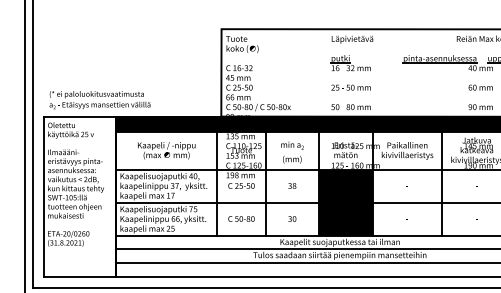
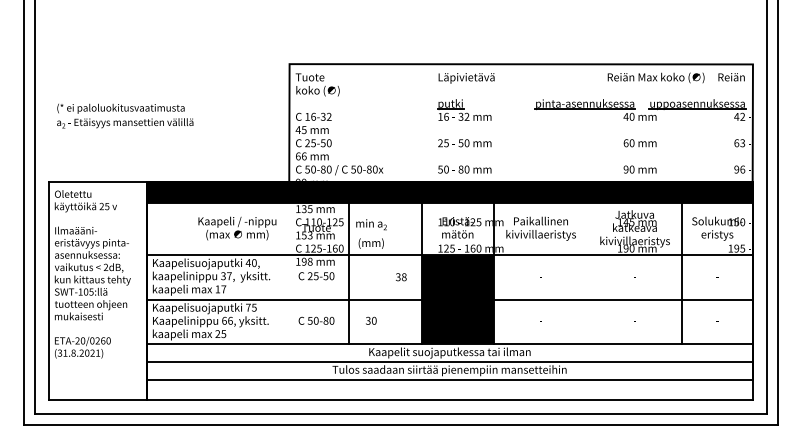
text: (100, 99) -> (125, 115), moved
text: (166, 150) -> (237, 228), moved
text: (292, 152) -> (371, 233), moved
line: (217, 183) -> (283, 273), removed
line: (441, 183) -> (587, 273), removed
text: (292, 186) -> (401, 277), moved
text: (292, 218) -> (371, 320), moved

